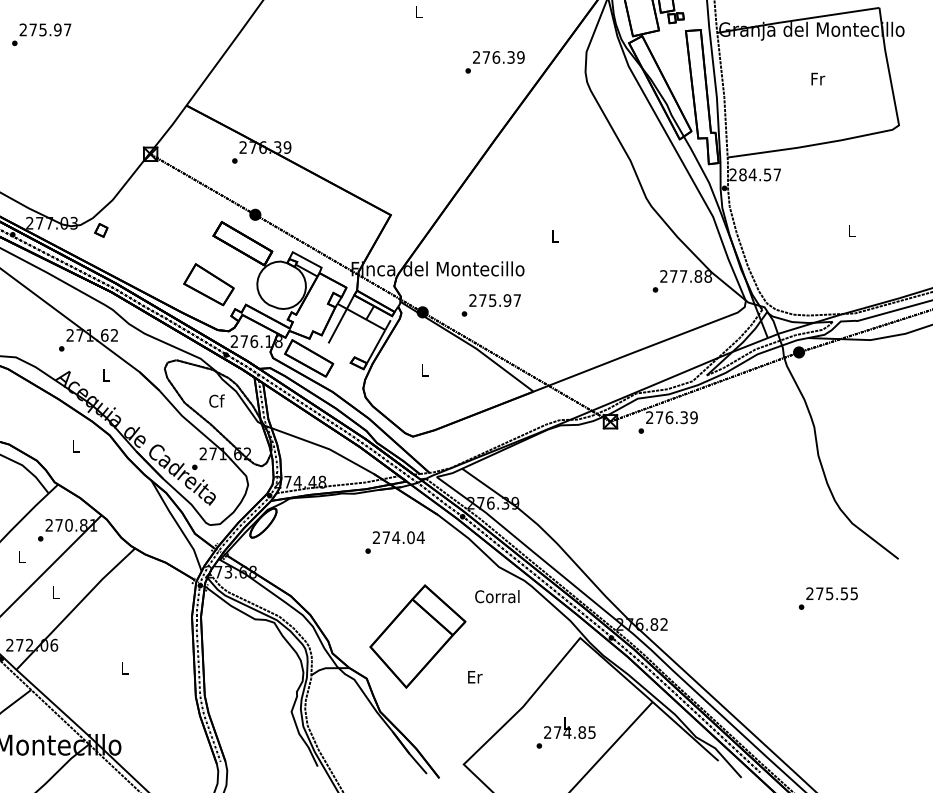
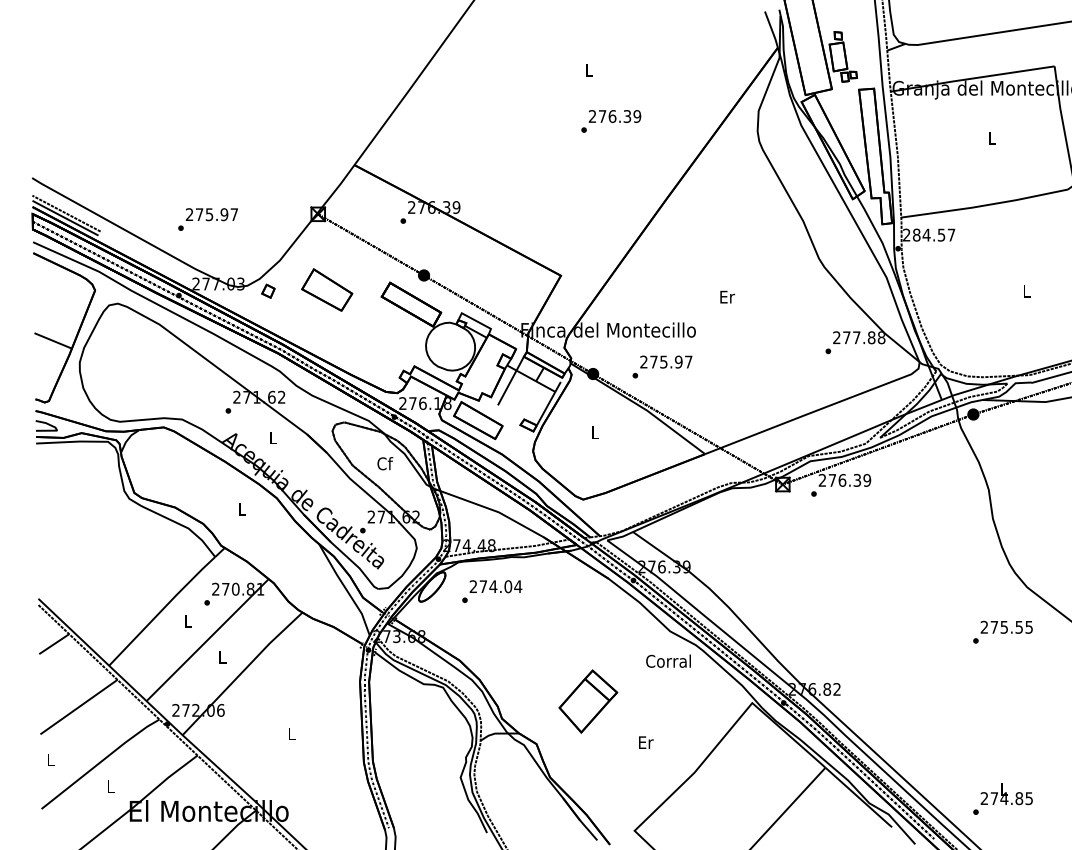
text: (41, 34) -> (207, 219), moved
text: (495, 62) -> (611, 121), moved
text: (817, 79) -> (992, 138), Fr -> L
text: (555, 235) -> (727, 296), L -> Er
part: (209, 284) -> (327, 289), moved
text: (395, 542) -> (492, 591), moved
text: (827, 597) -> (1002, 631), moved
part: (418, 636) -> (588, 701), size x0.6
text: (565, 732) -> (1002, 798), moved

